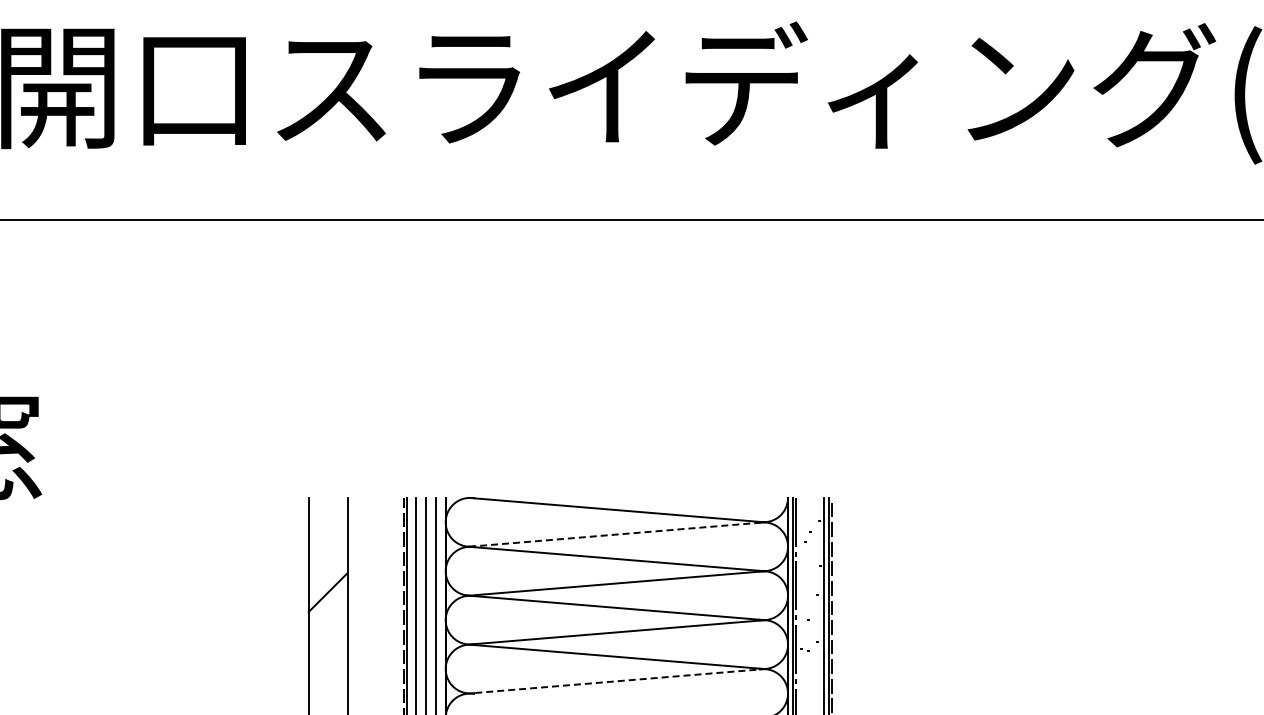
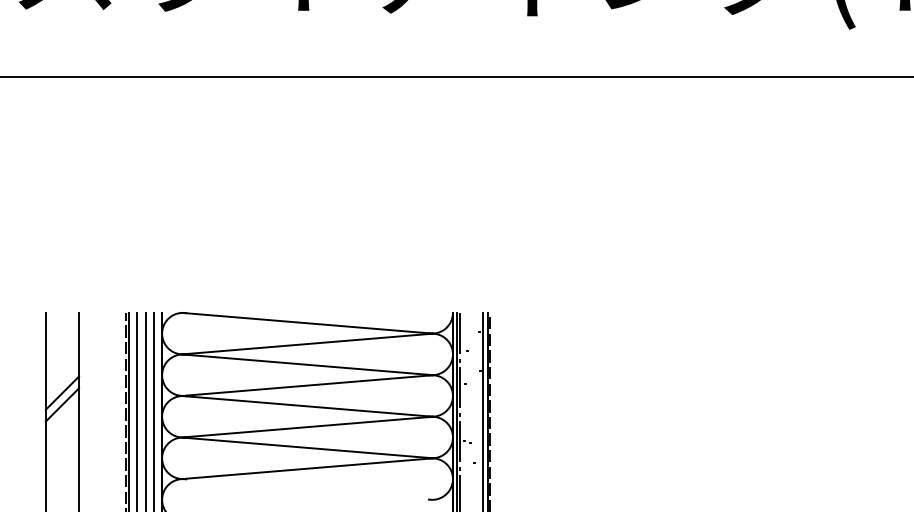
line: (617, 534) -> (308, 343), dashed -> solid
line: (327, 605) -> (61, 404), added
line: (620, 680) -> (310, 468), dashed -> solid

